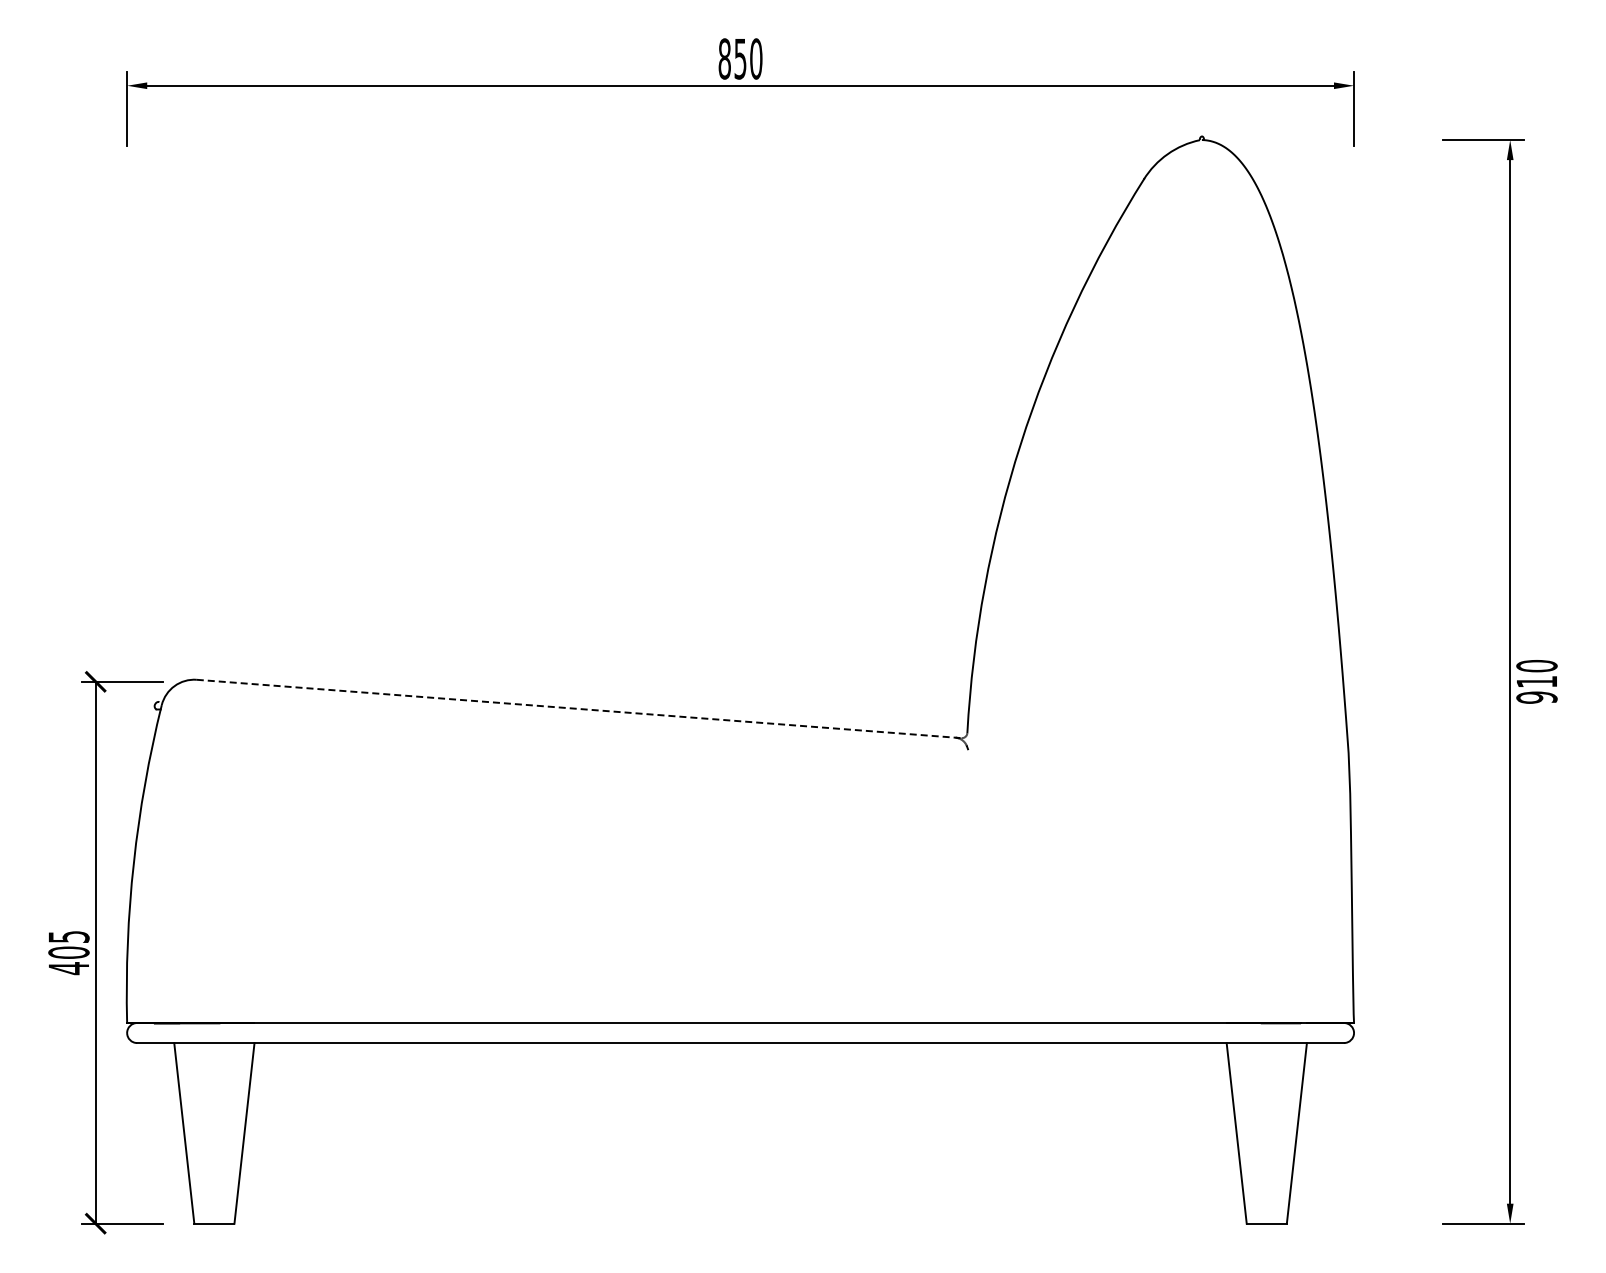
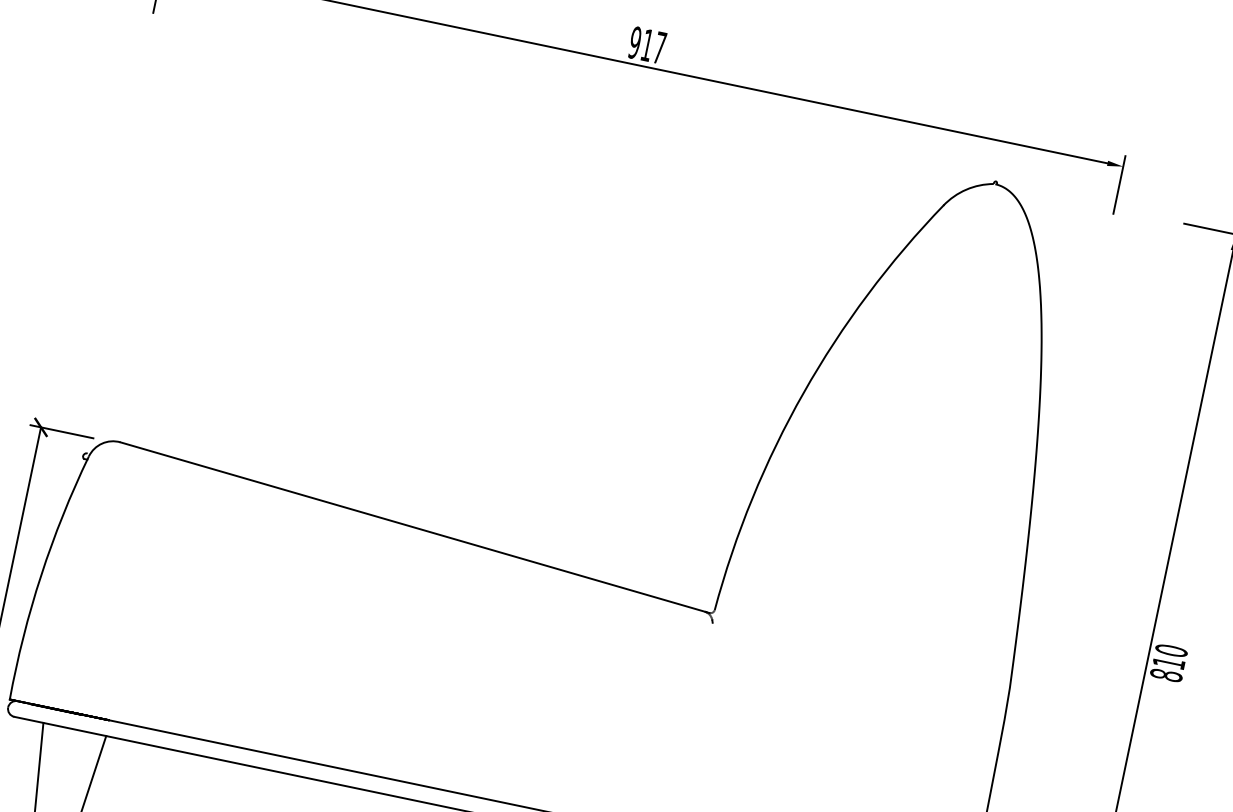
text: (740, 58) -> (647, 44), 850 -> 917
text: (1536, 697) -> (1166, 675), 910 -> 810
line: (579, 708) -> (415, 527), dashed -> solid

